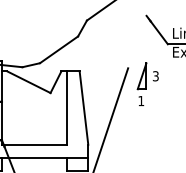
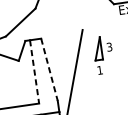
part: (147, 83) -> (103, 54), moved
line: (66, 108) -> (34, 72), solid -> dashed
line: (83, 108) -> (49, 70), solid -> dashed

